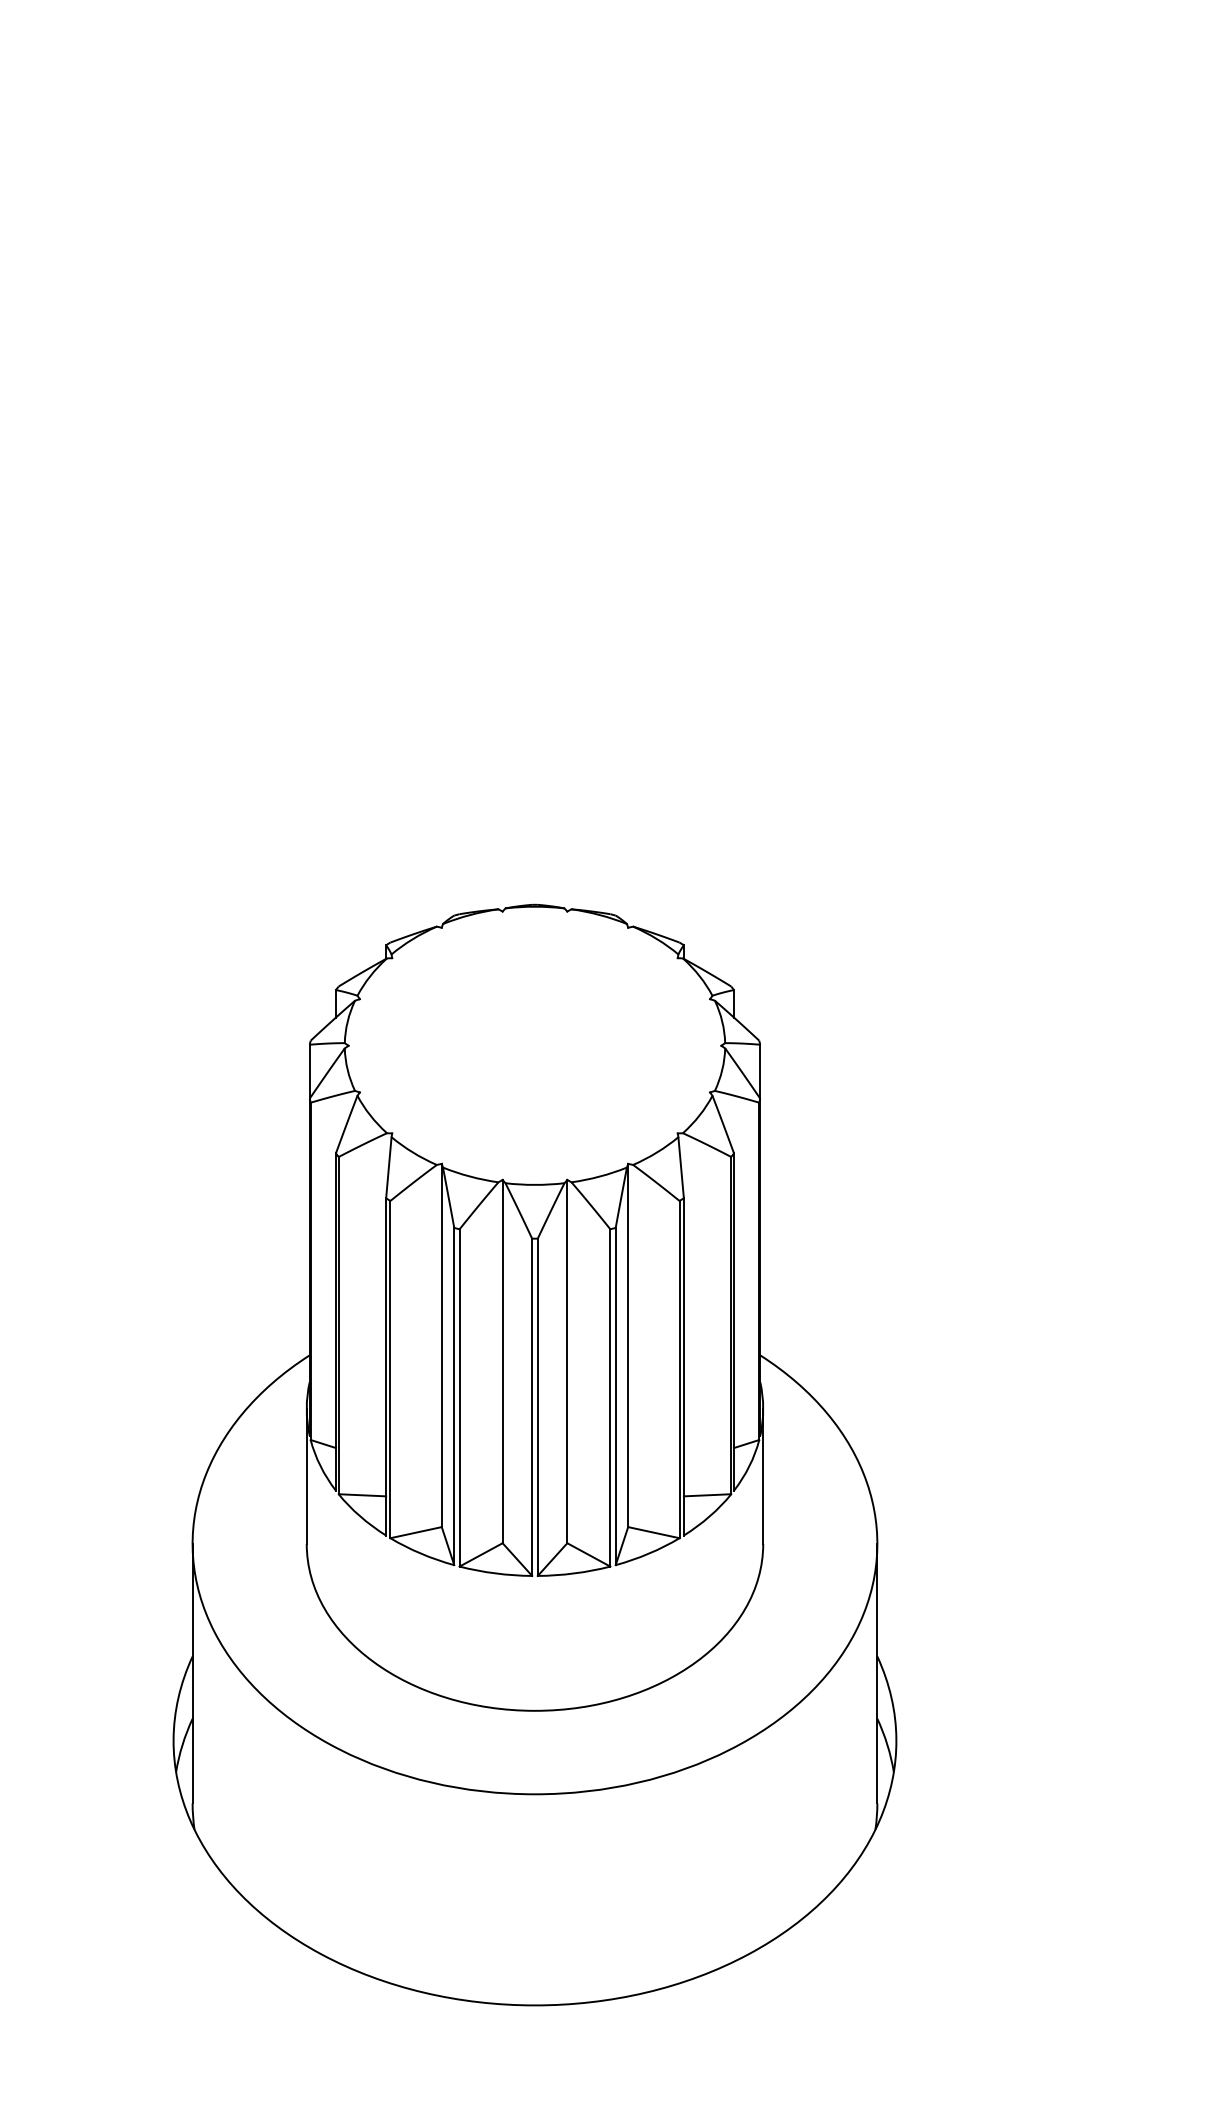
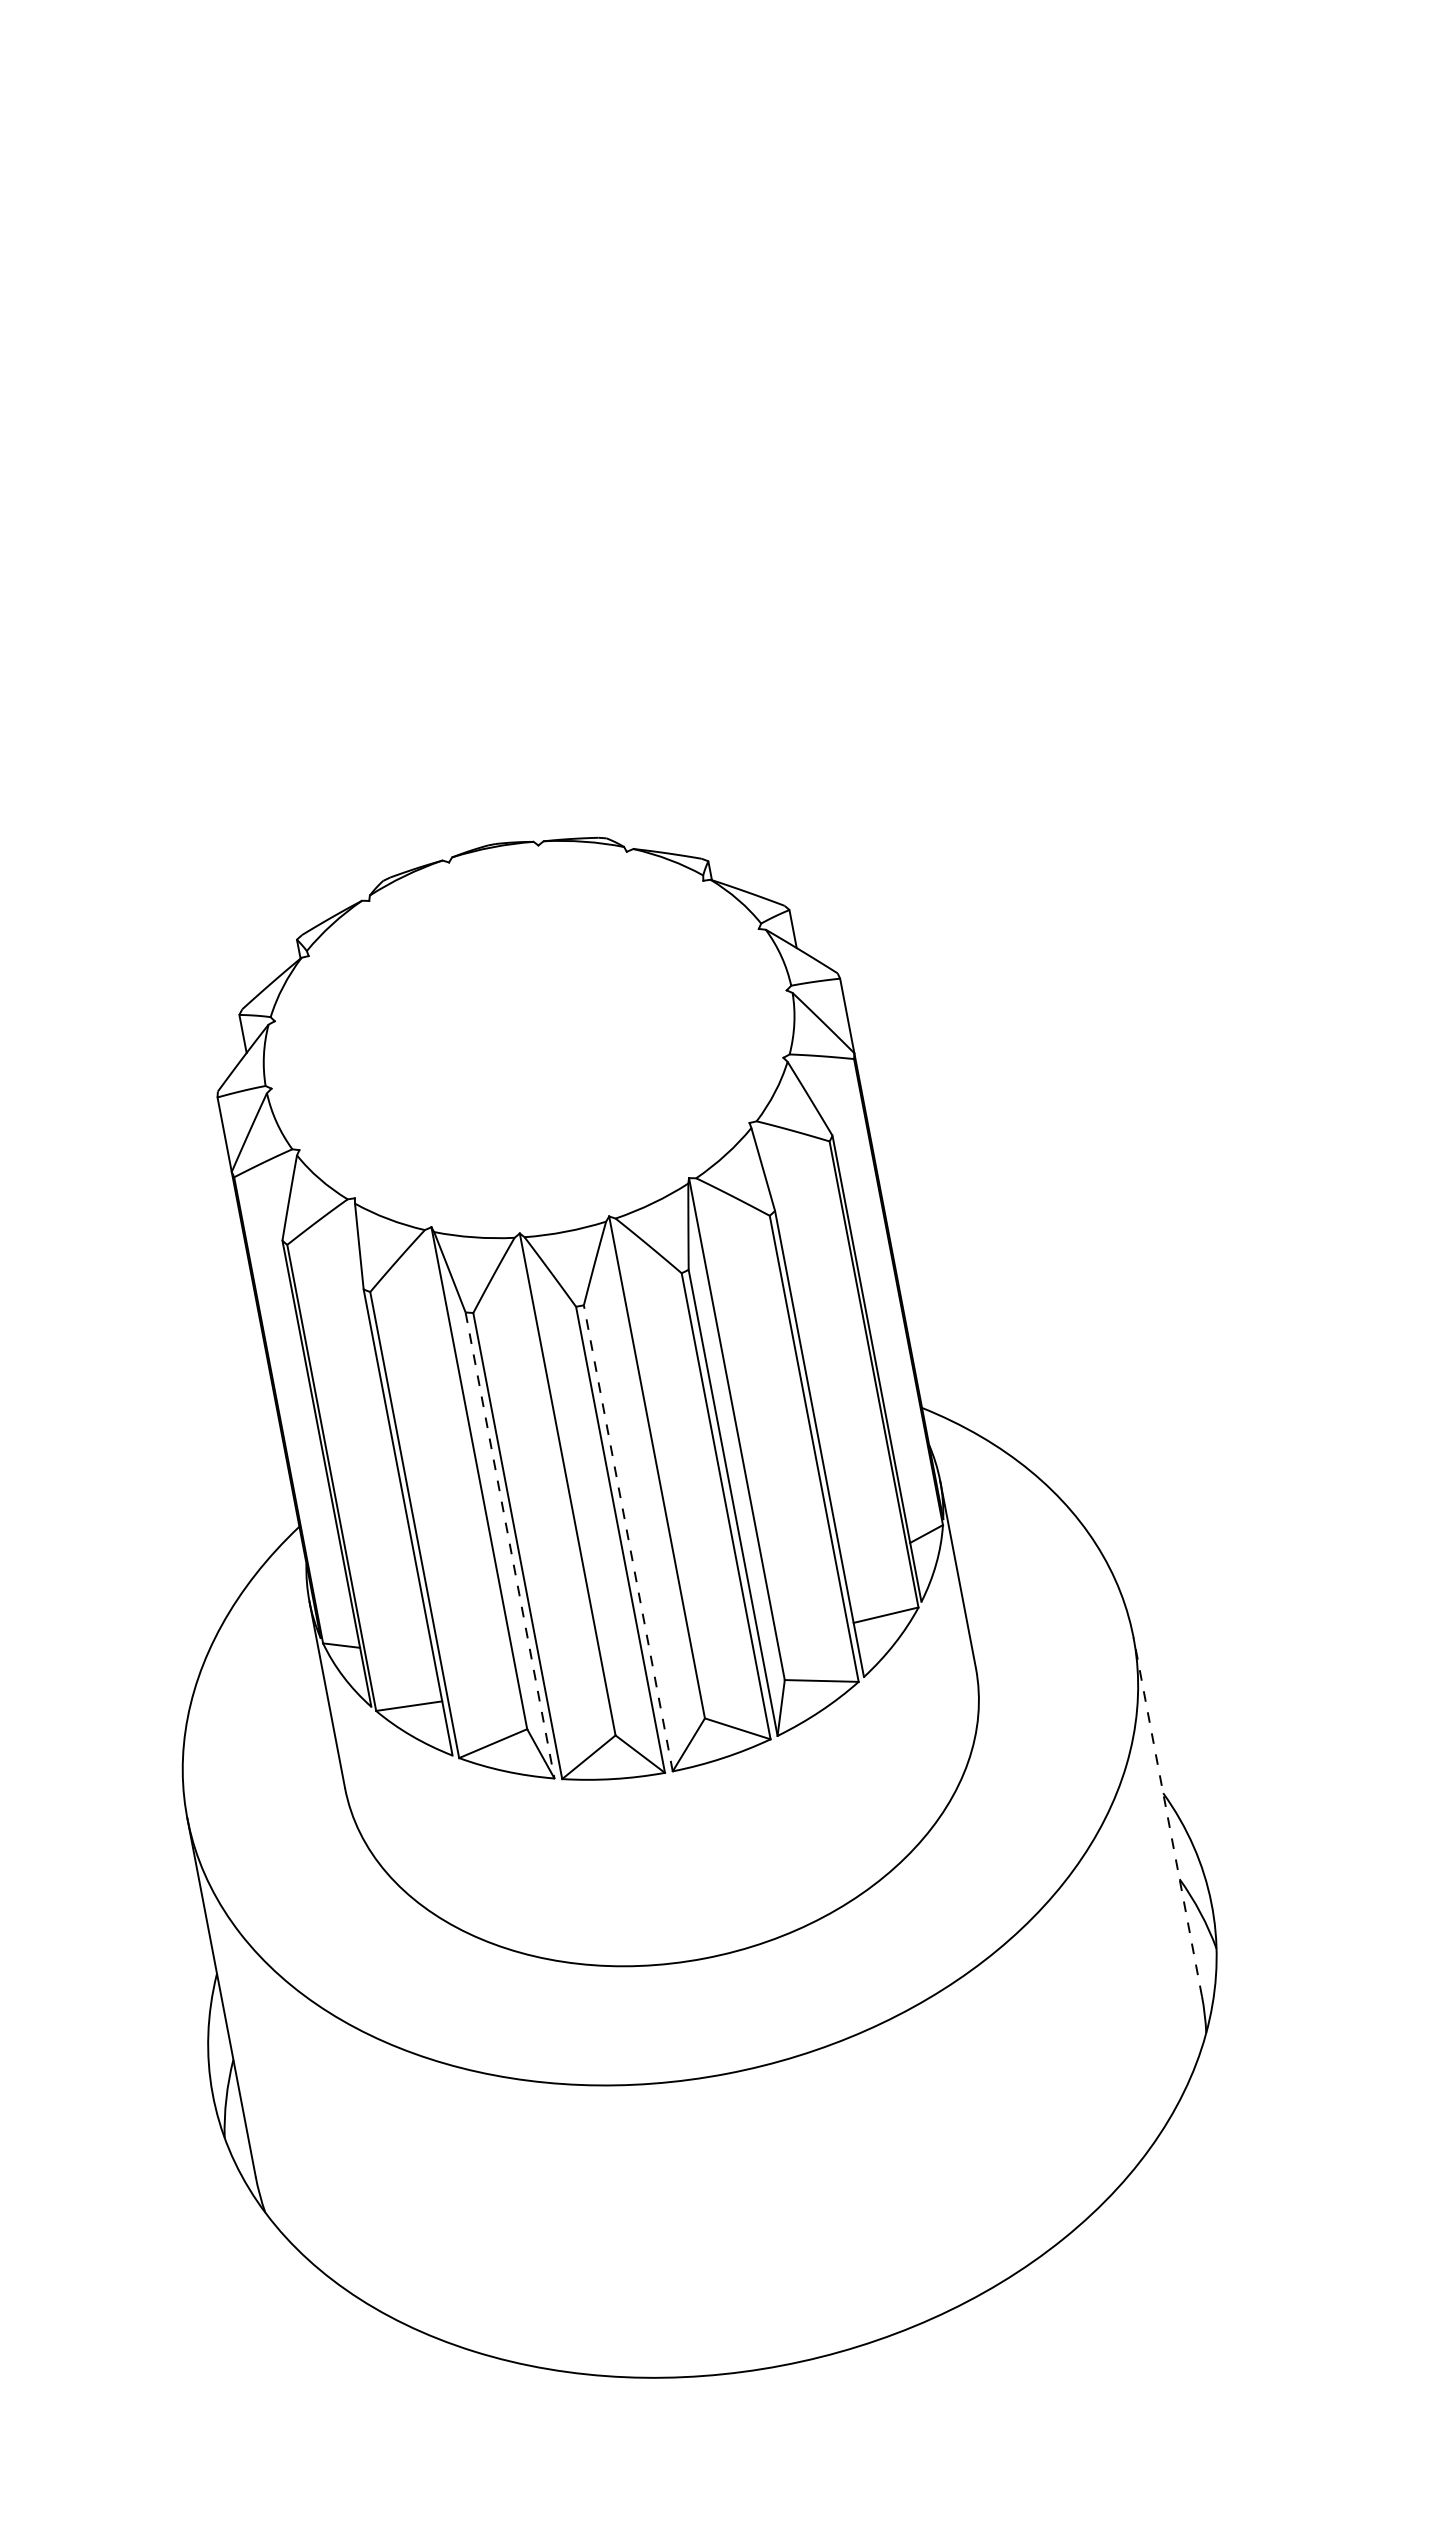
line: (454, 1396) -> (510, 1545), solid -> dashed
line: (537, 1407) -> (627, 1538), solid -> dashed
line: (877, 1673) -> (1167, 1816), solid -> dashed

